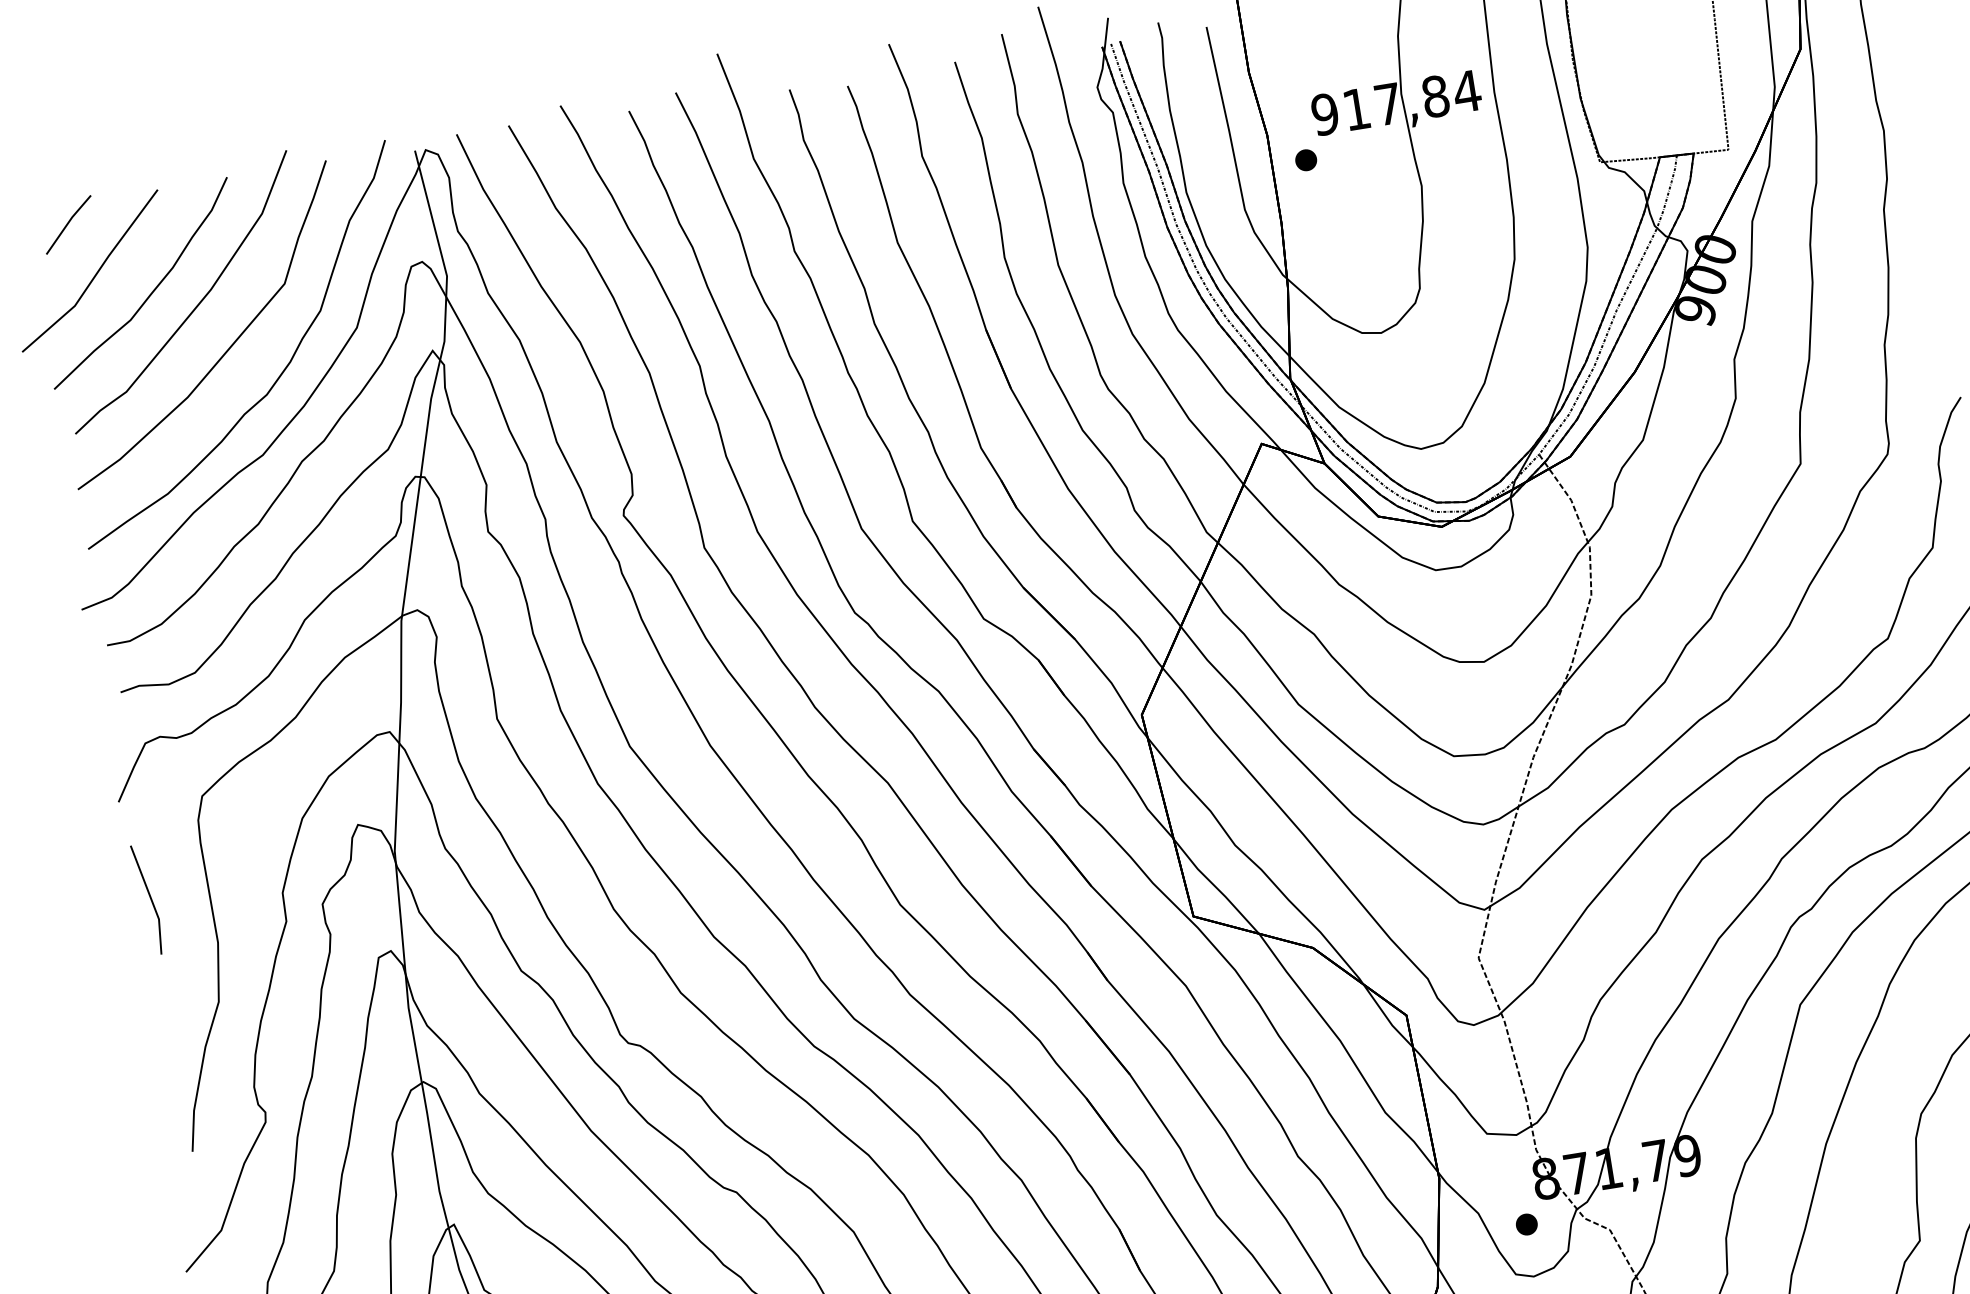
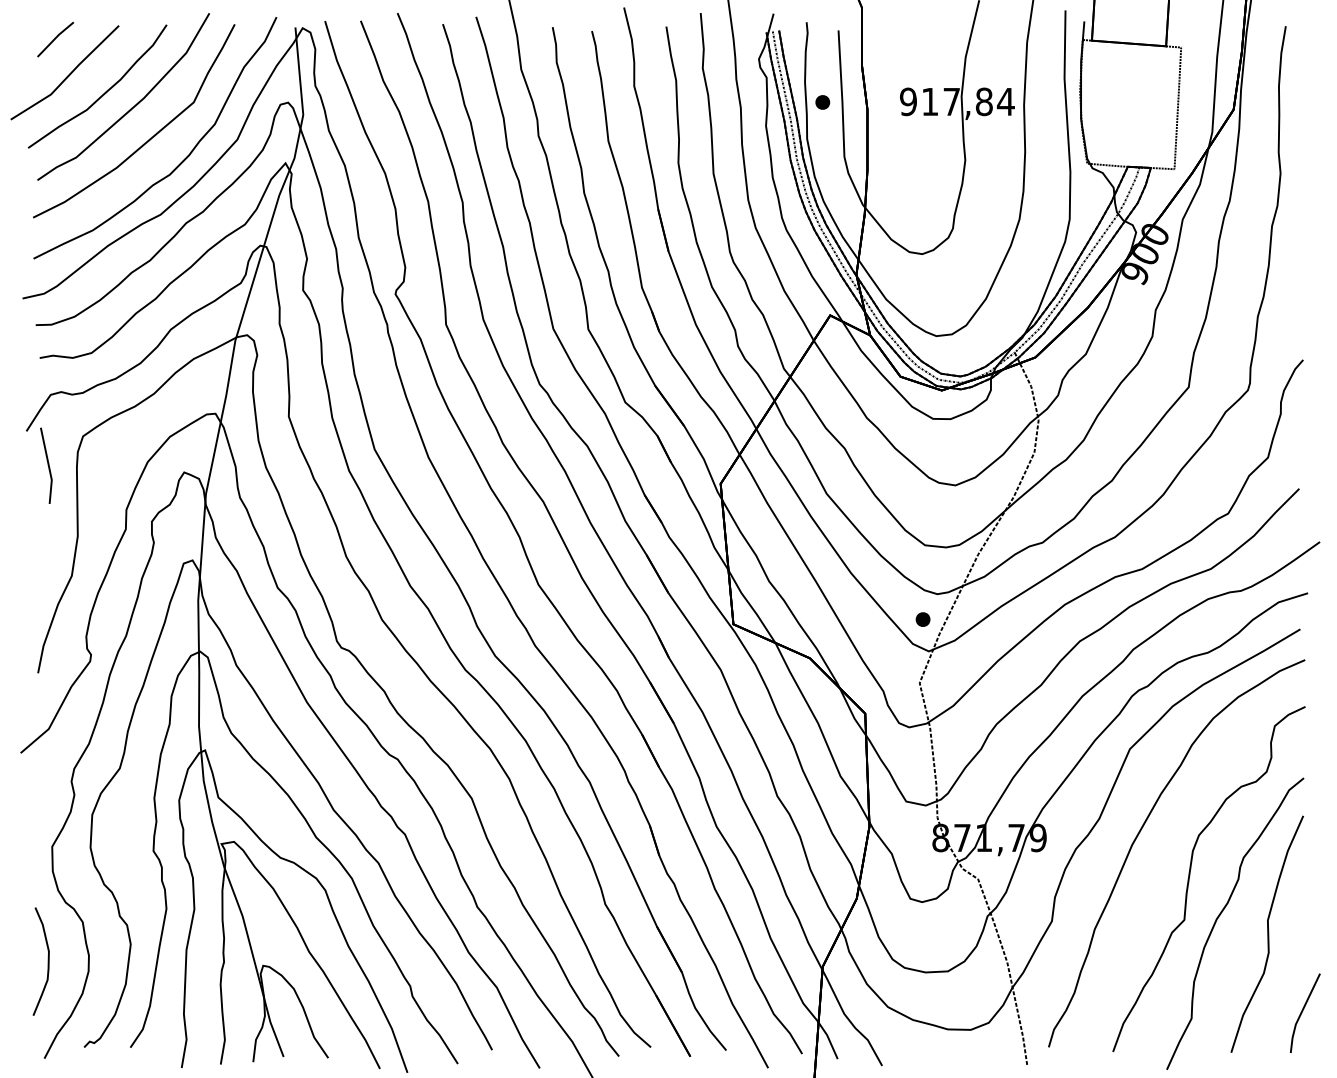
part: (1305, 160) -> (822, 102), moved
line: (149, 899) -> (47, 465), moved
part: (1525, 1224) -> (922, 619), moved

